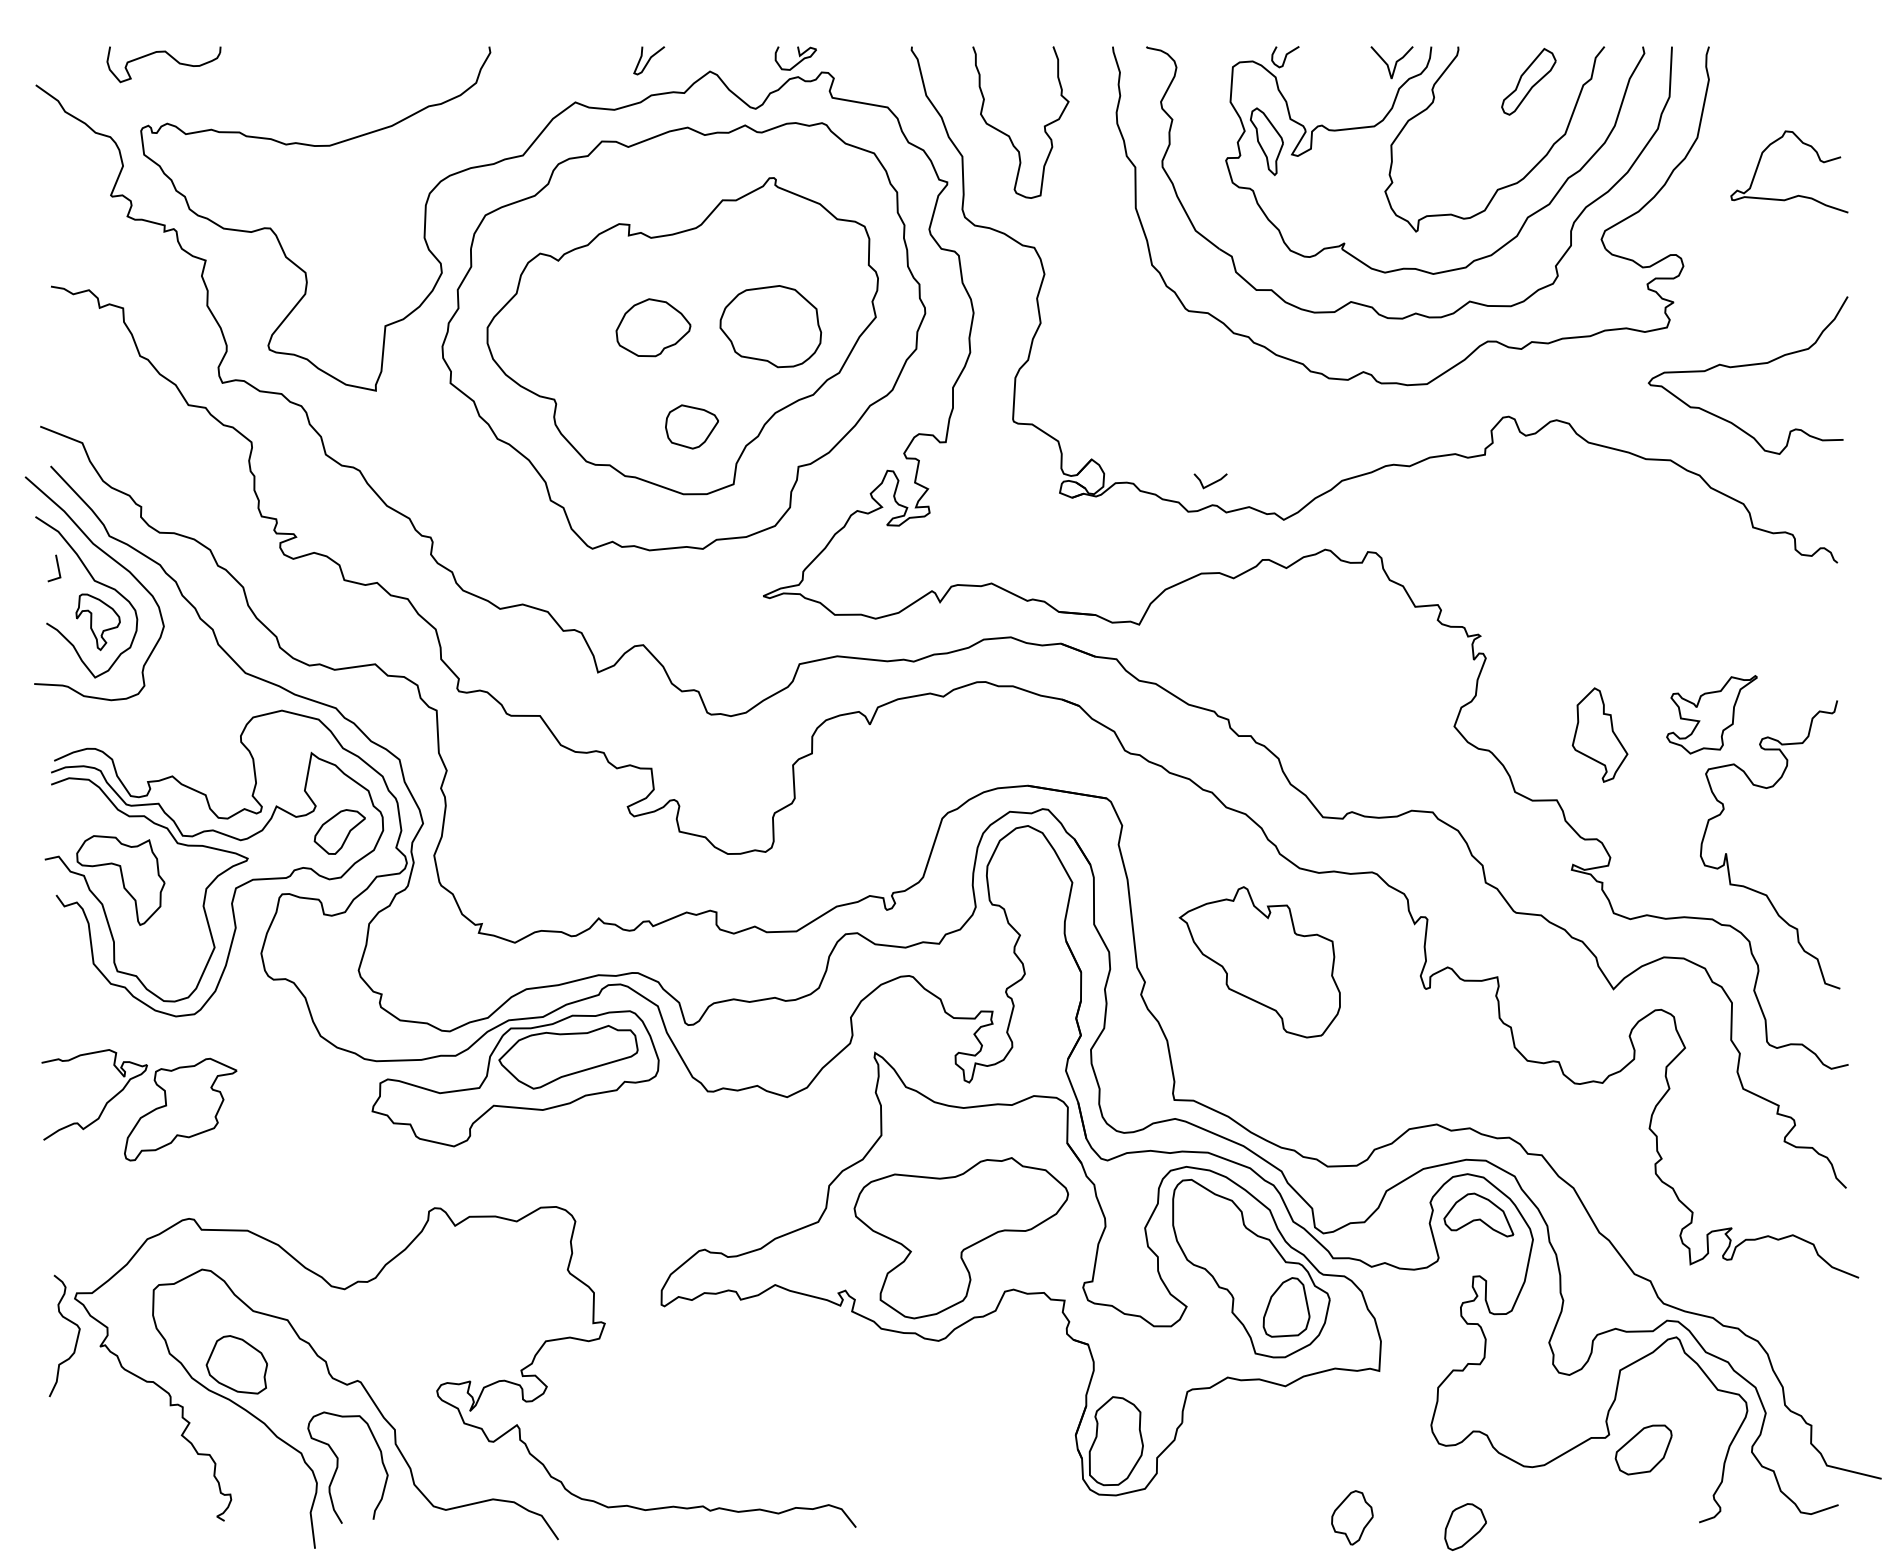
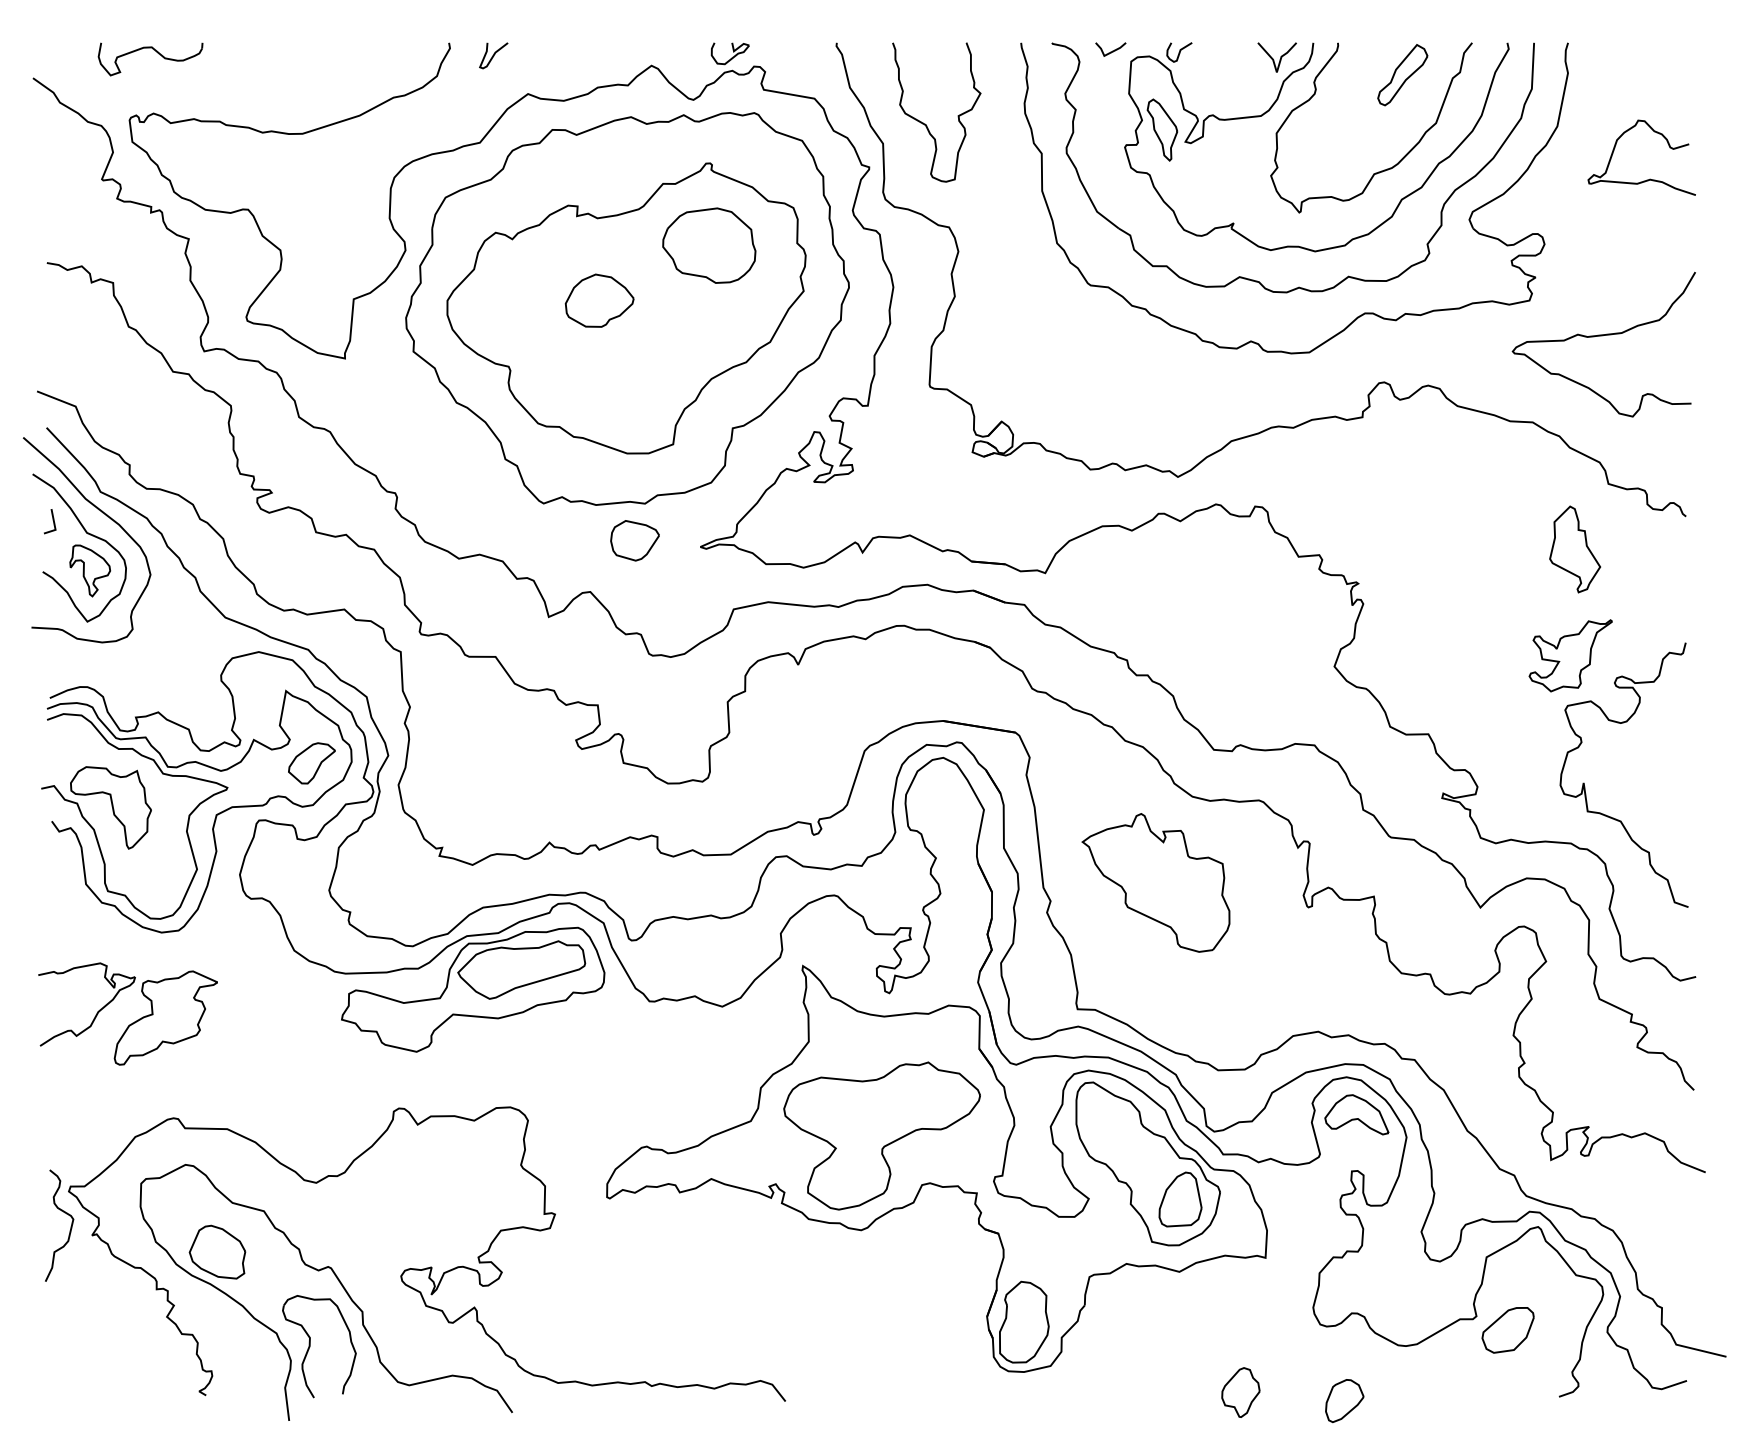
curve: (648, 60) -> (493, 55), moved
part: (771, 326) -> (709, 245), moved
part: (691, 426) -> (634, 540), moved
line: (1210, 483) -> (1110, 51), moved
part: (1600, 735) -> (1575, 549), moved

